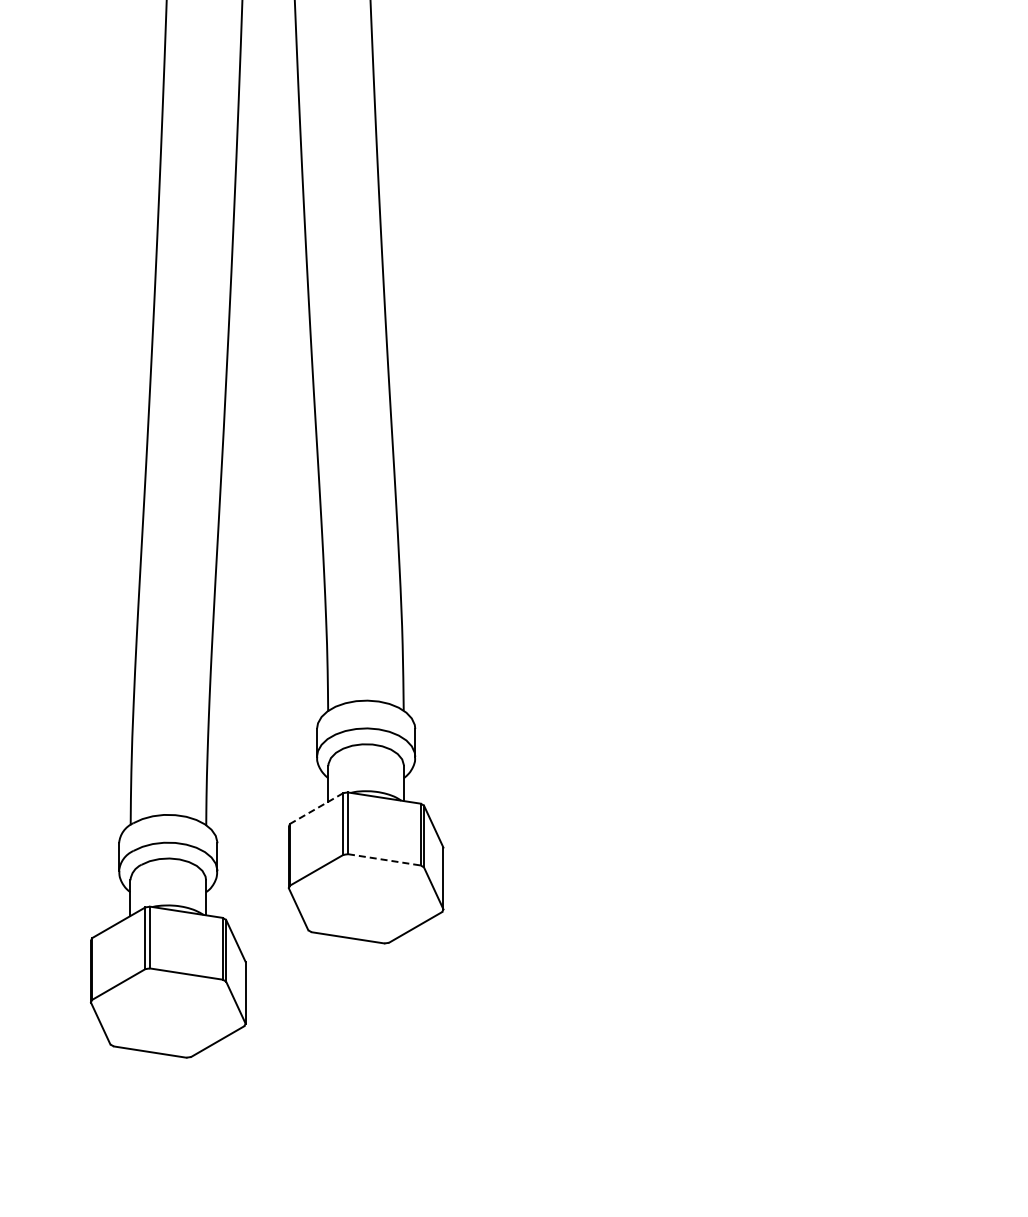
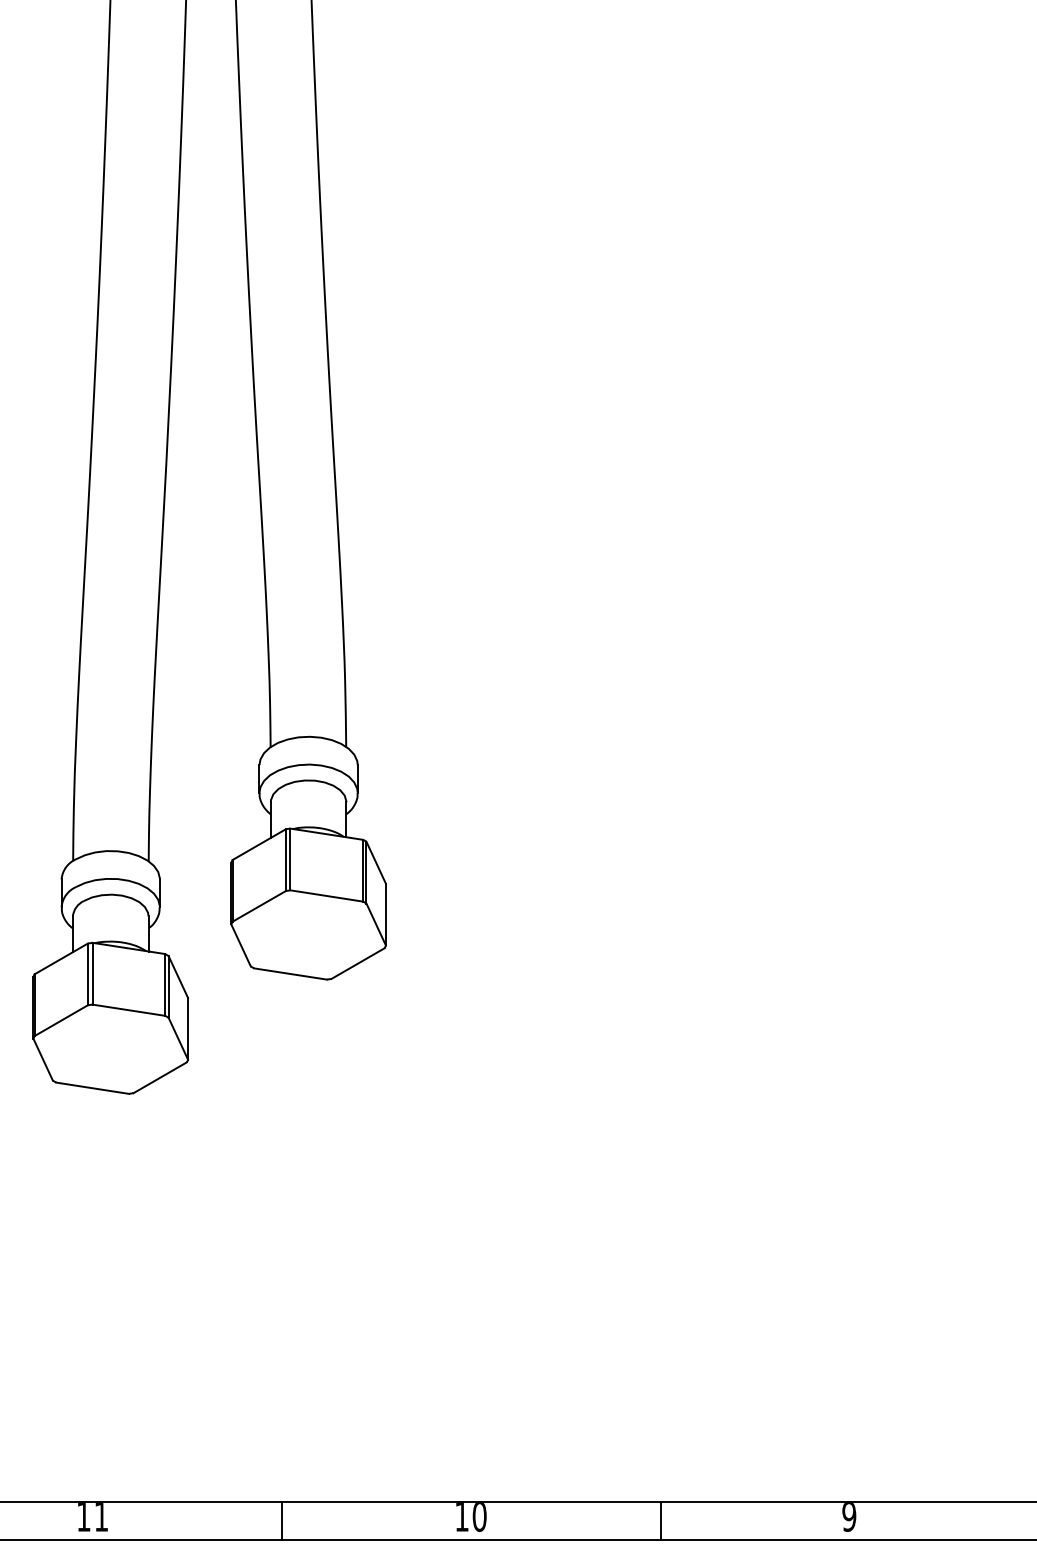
line: (317, 808) -> (259, 844), dashed -> solid
line: (384, 859) -> (326, 895), dashed -> solid

